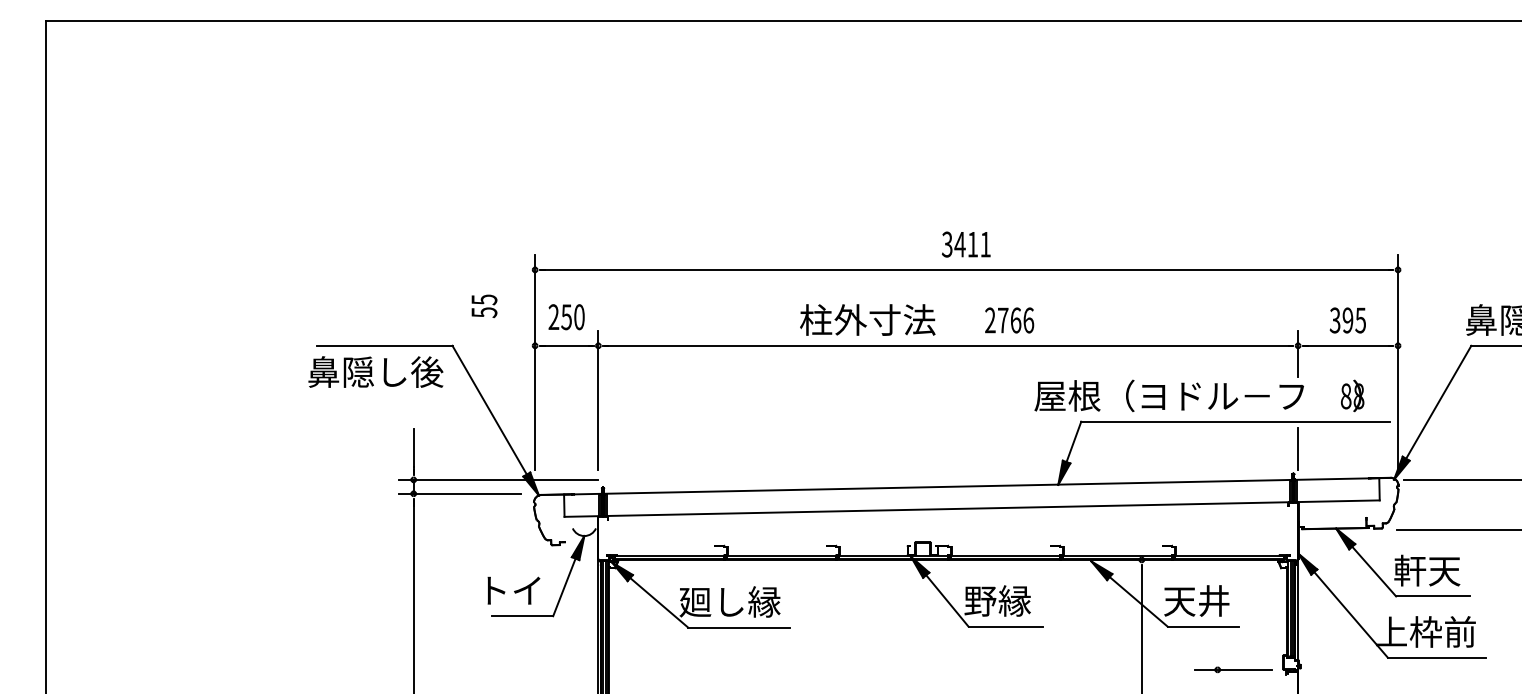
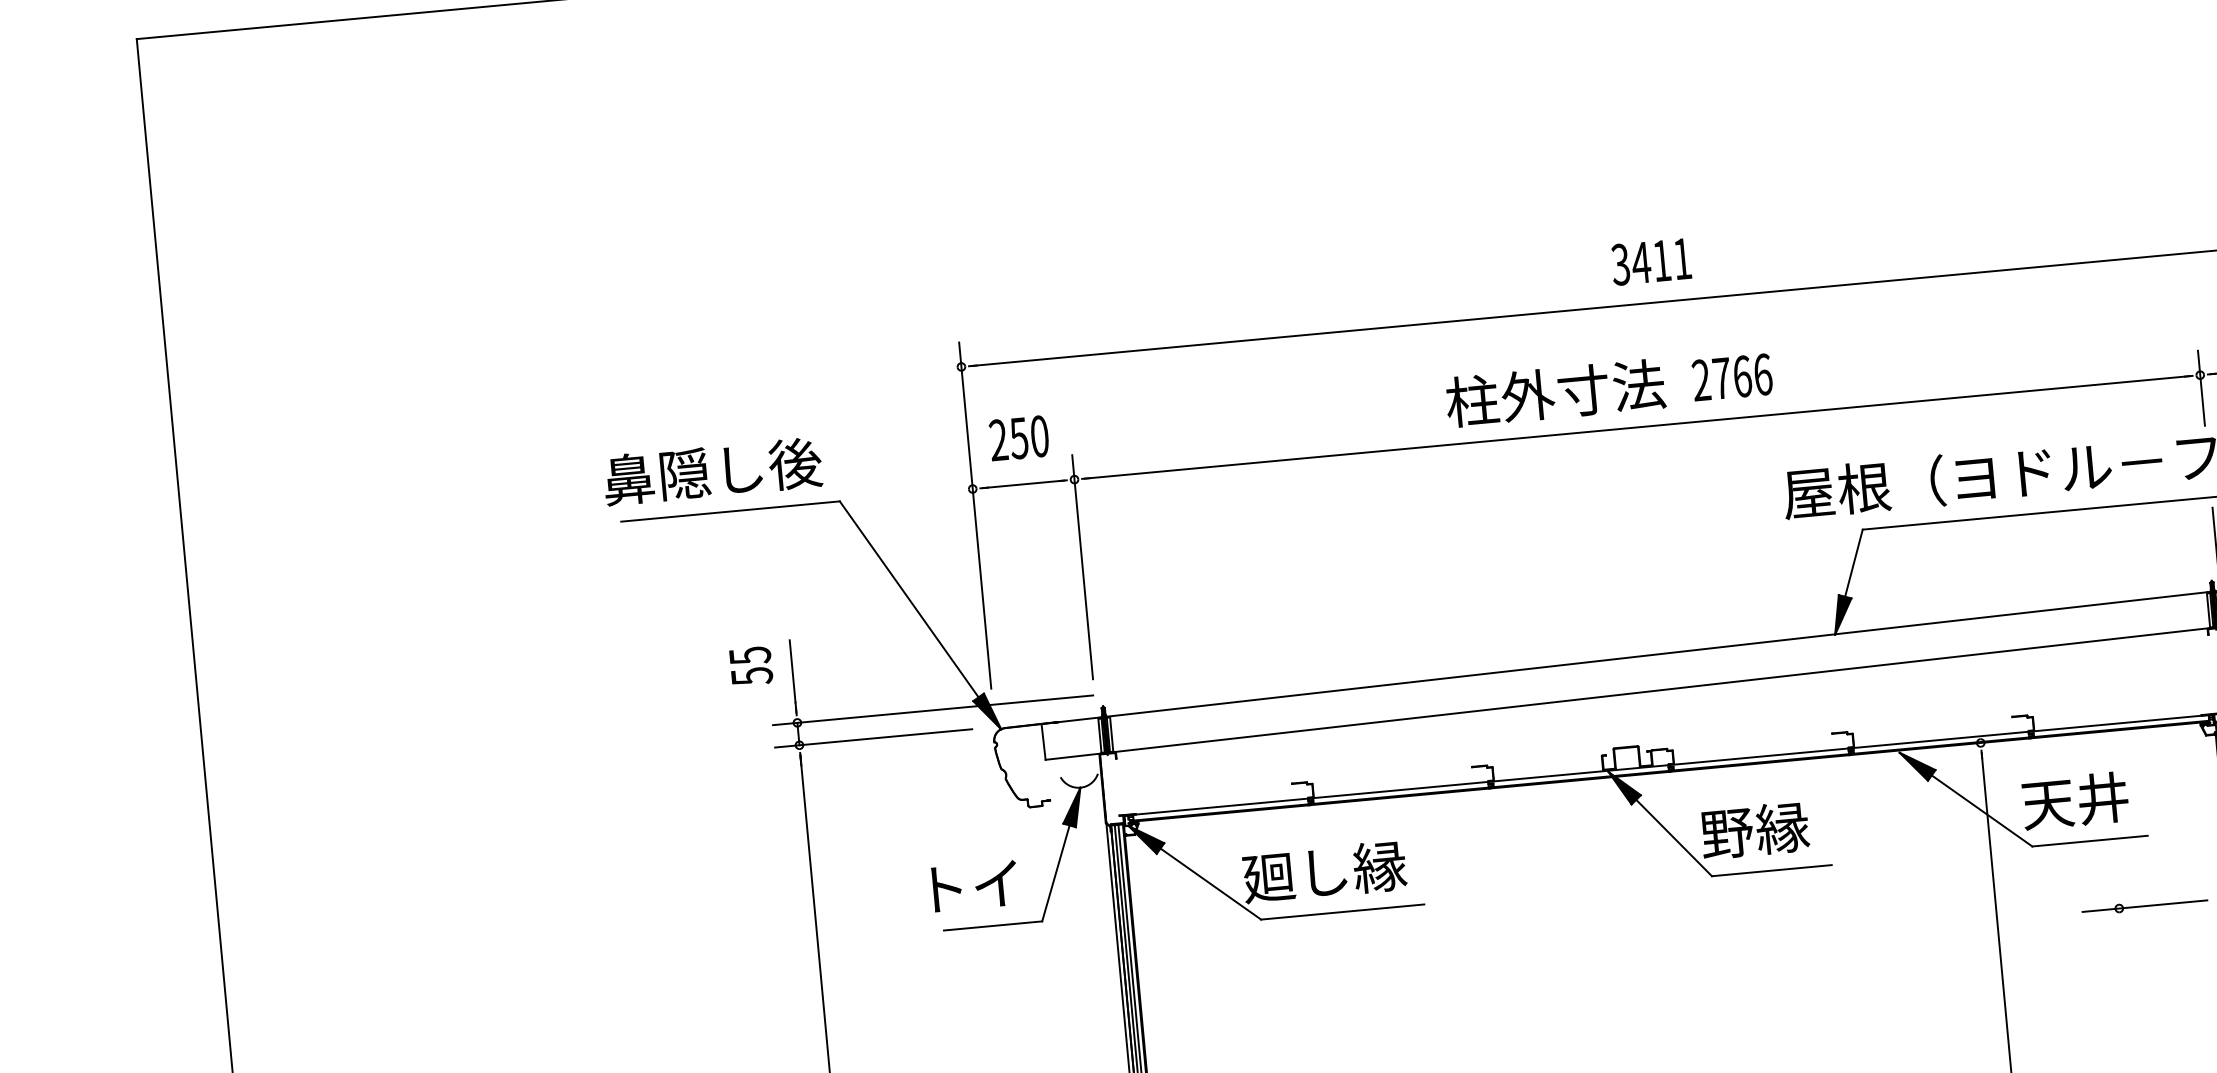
text: (484, 306) -> (751, 666), moved
text: (867, 319) -> (1555, 392), moved
text: (375, 371) -> (712, 470), moved

